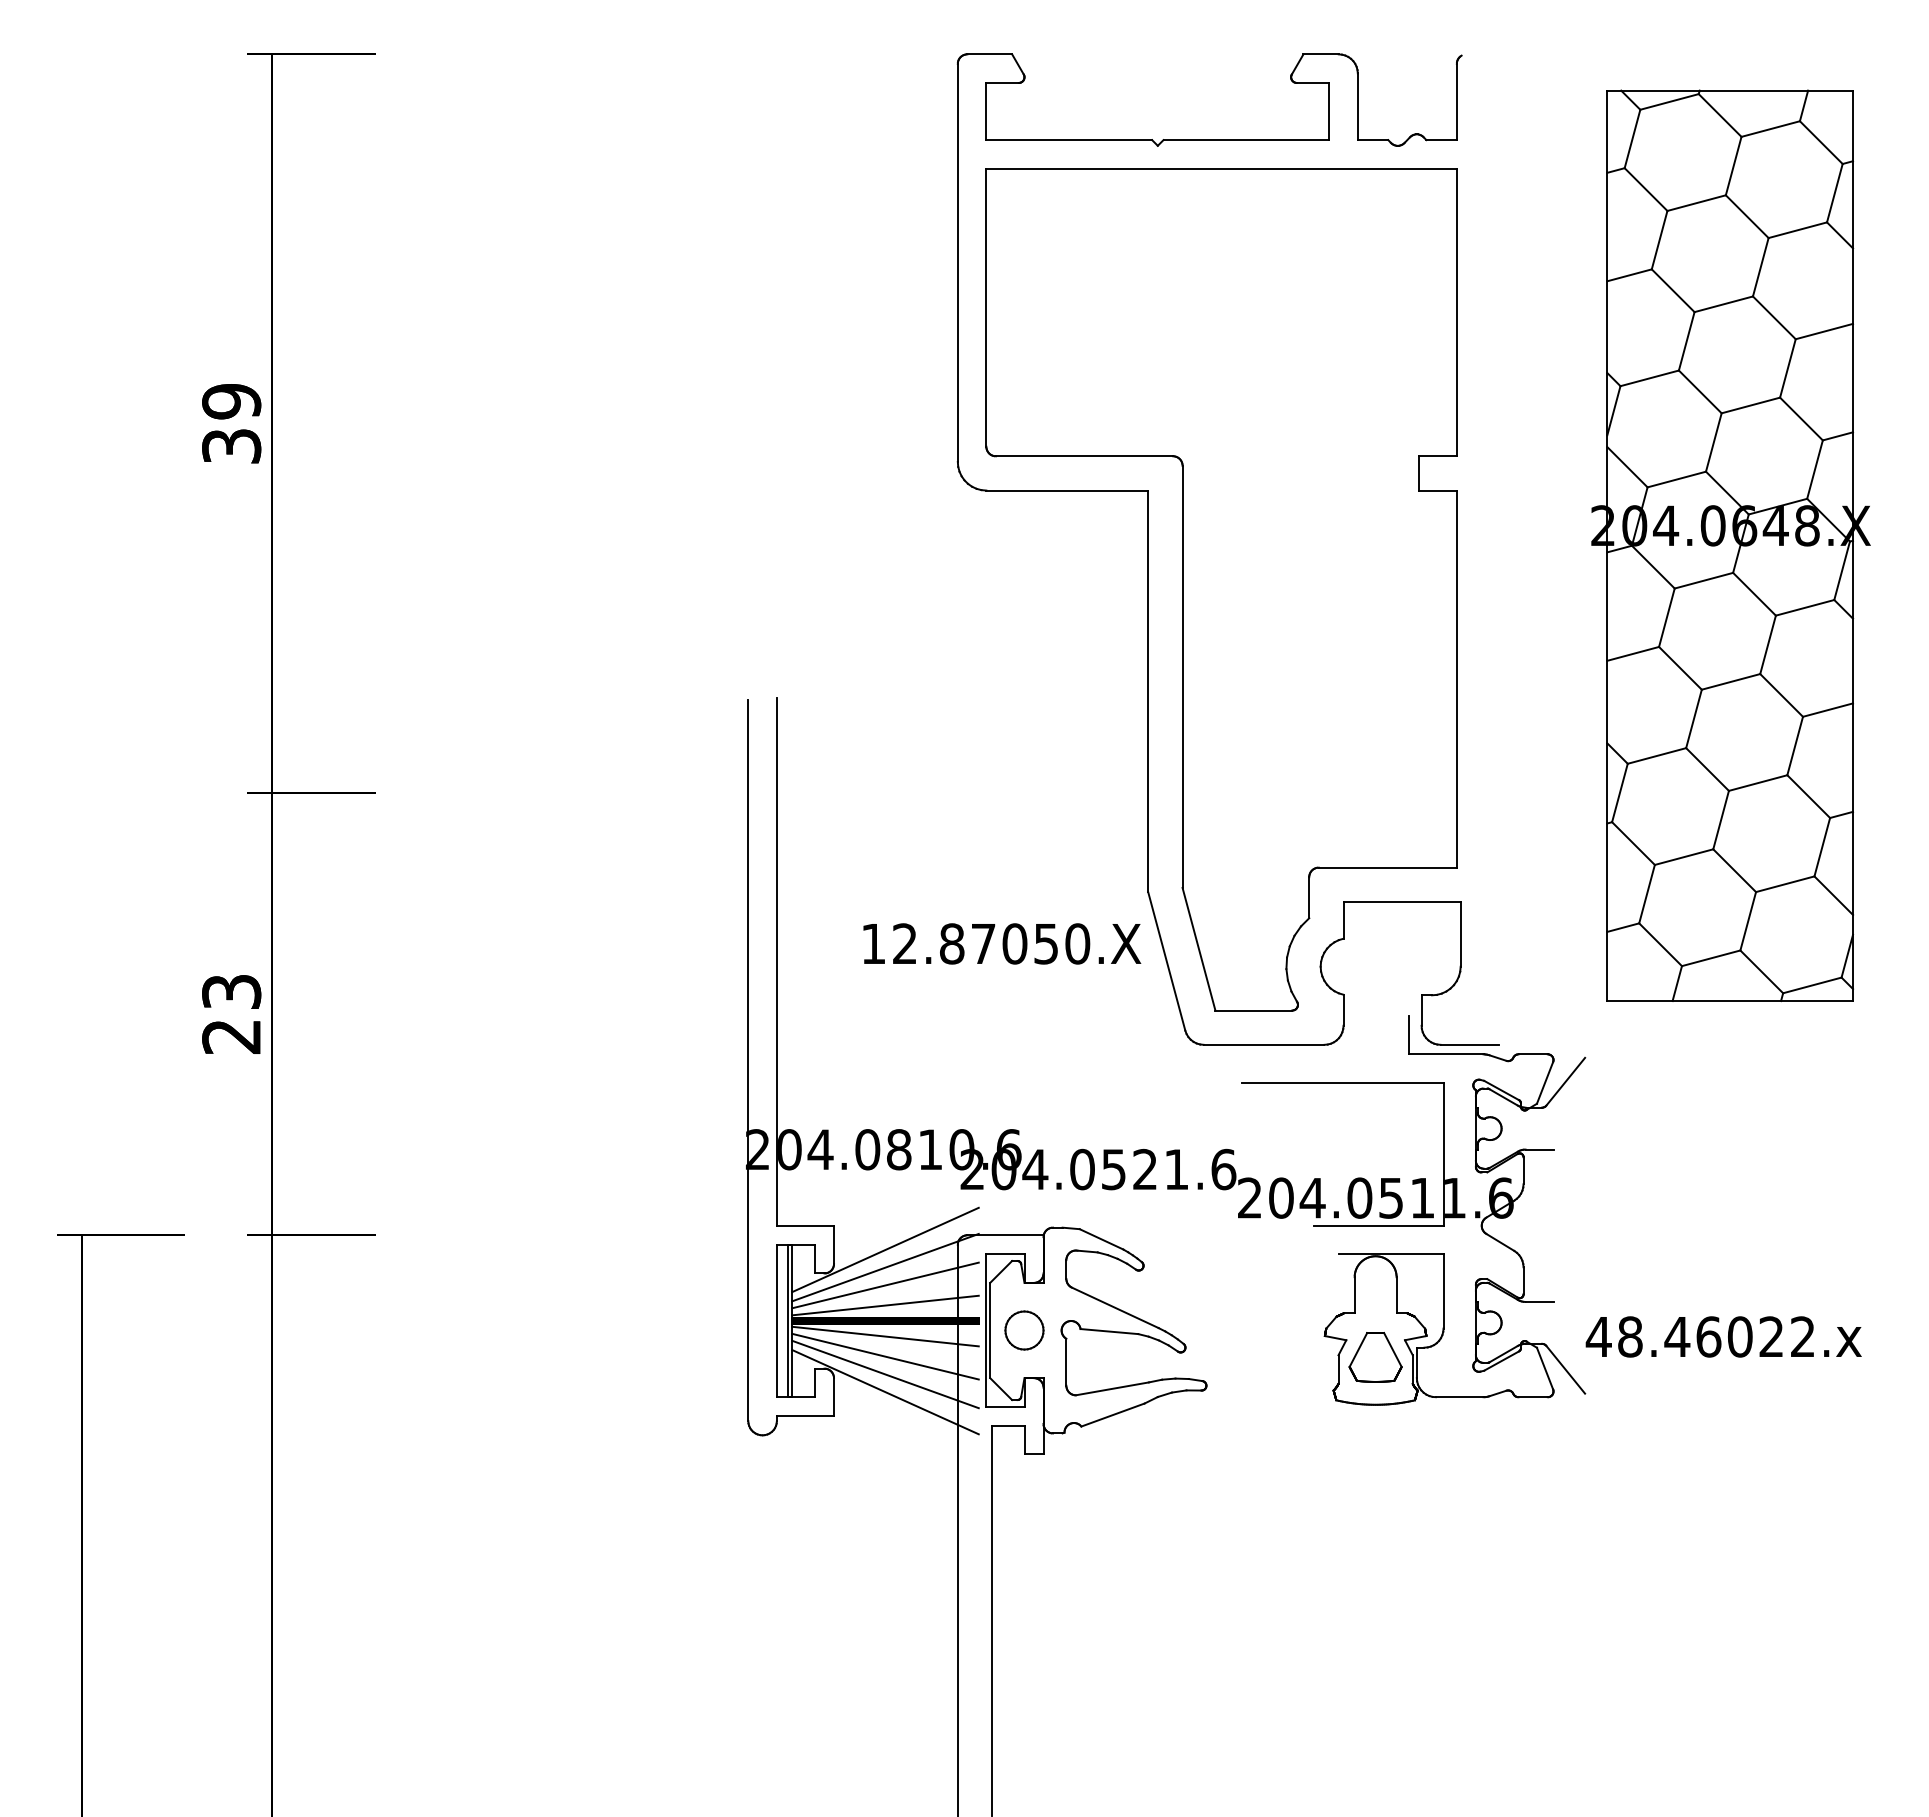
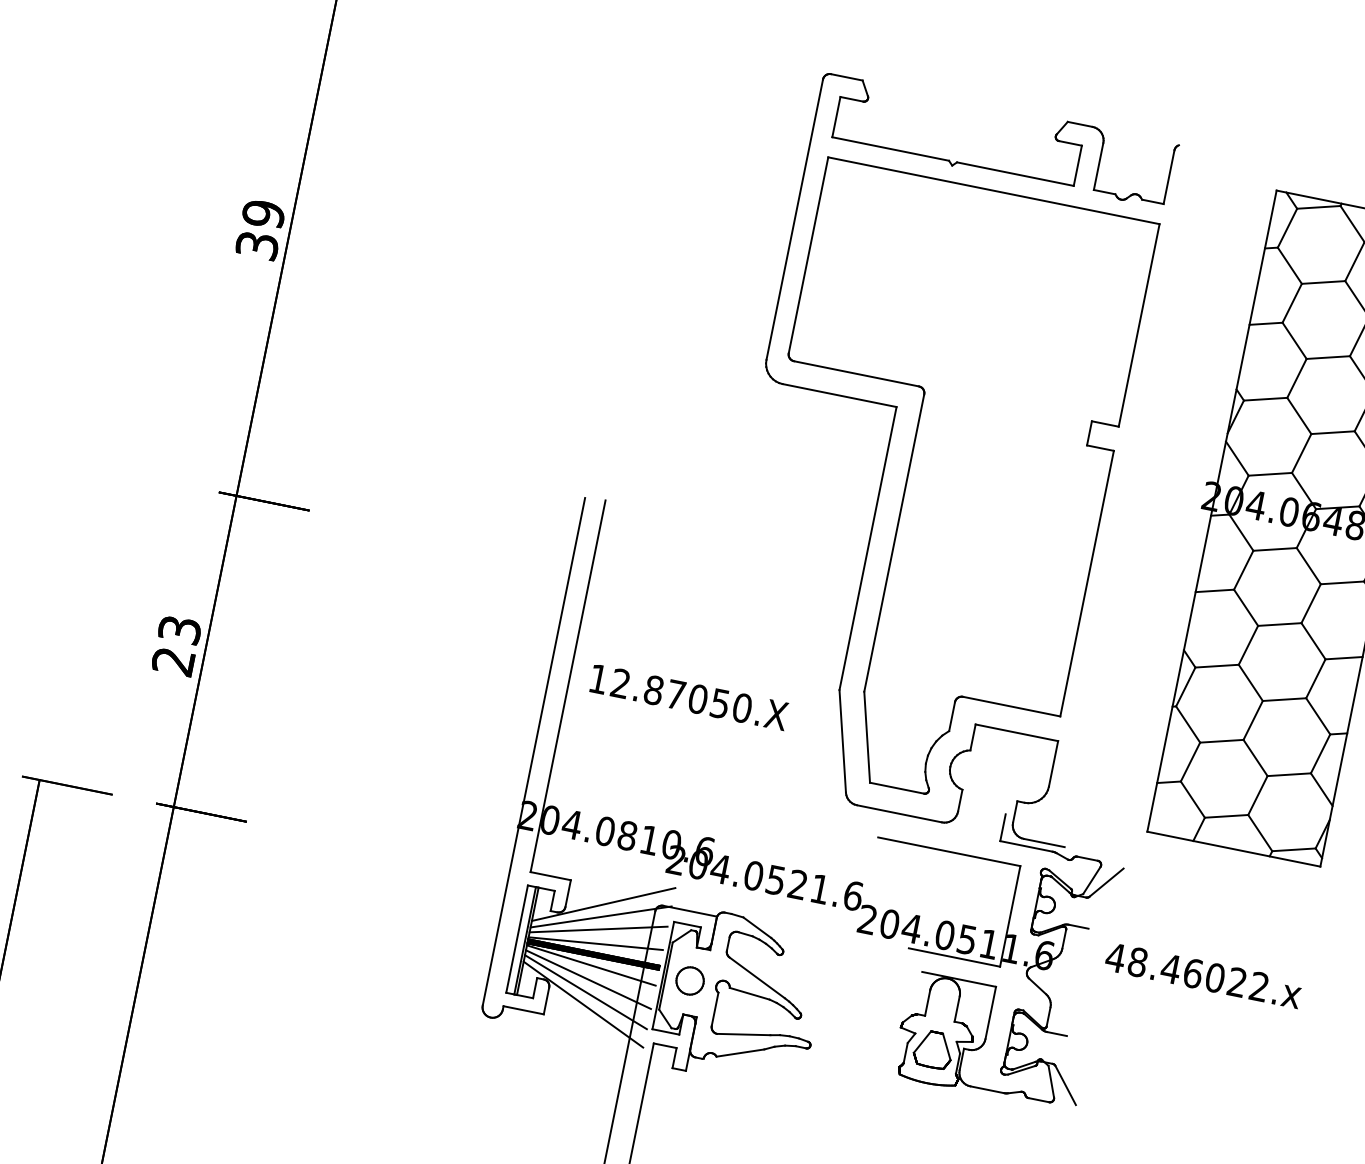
text: (1002, 943) -> (689, 697), moved
text: (1723, 1336) -> (1203, 975), moved

